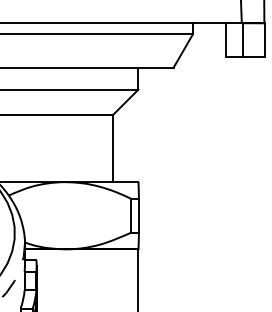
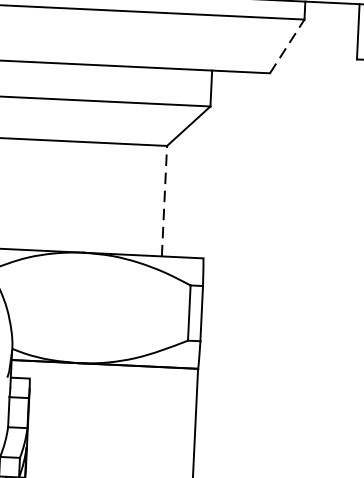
line: (183, 50) -> (287, 45), solid -> dashed
line: (113, 148) -> (165, 201), solid -> dashed

